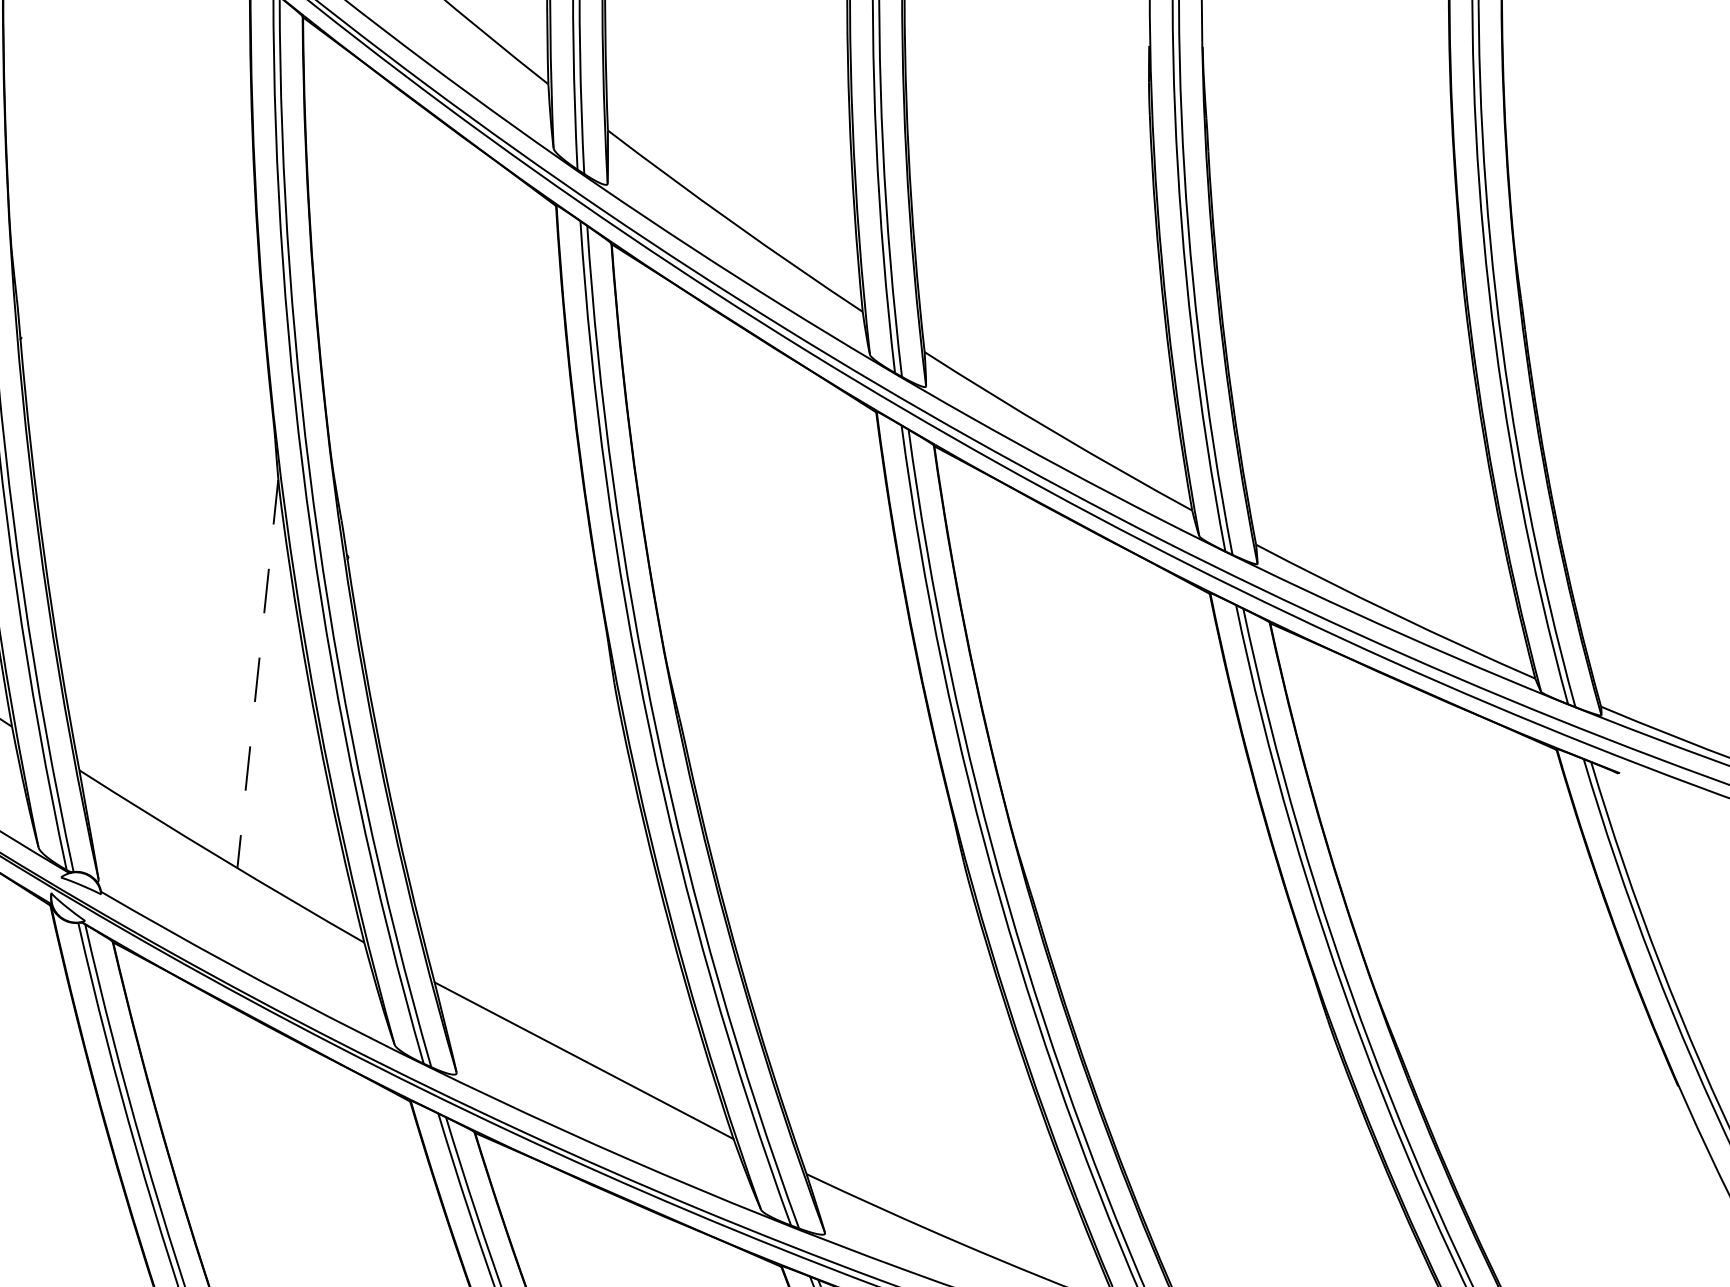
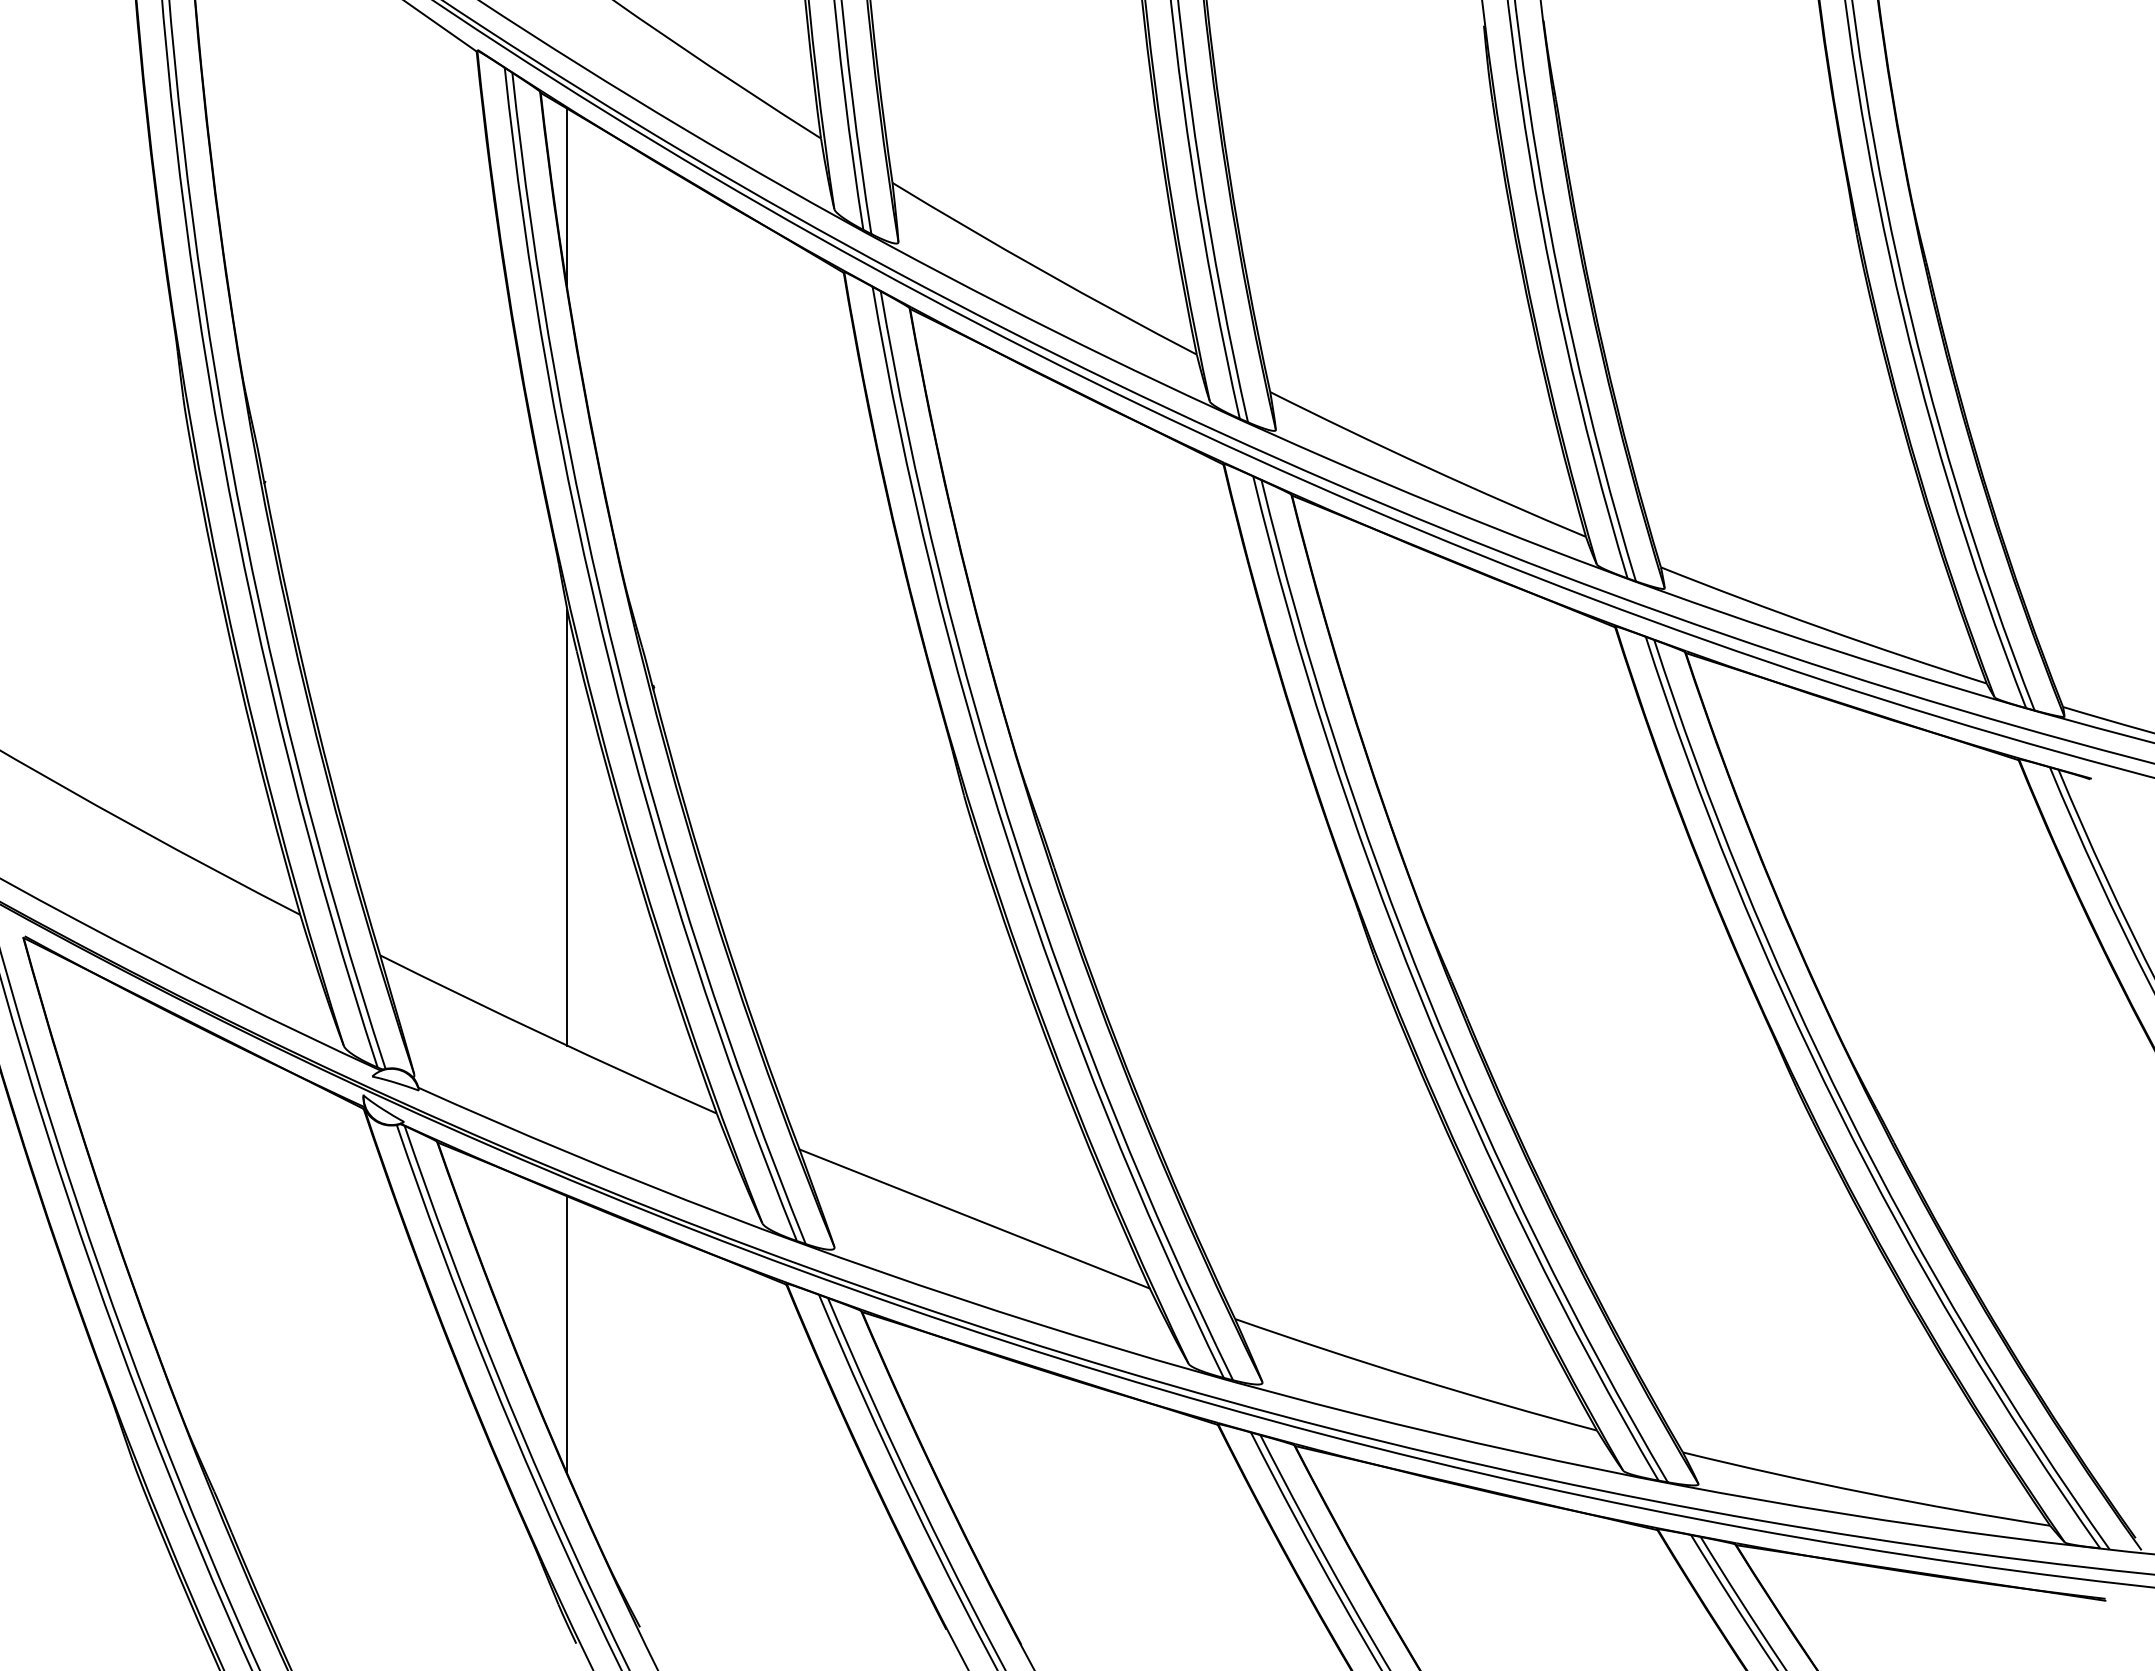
line: (317, 112) -> (567, 196), added
line: (258, 674) -> (567, 827), dashed -> solid
line: (210, 1126) -> (567, 1335), added

